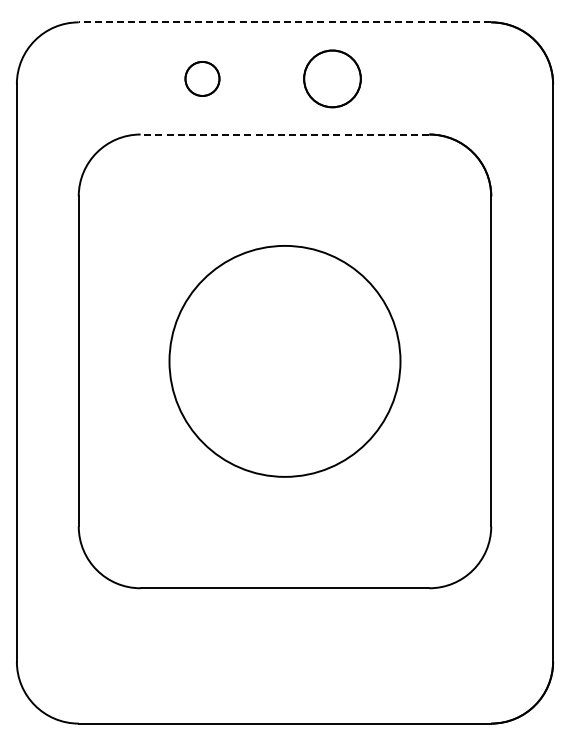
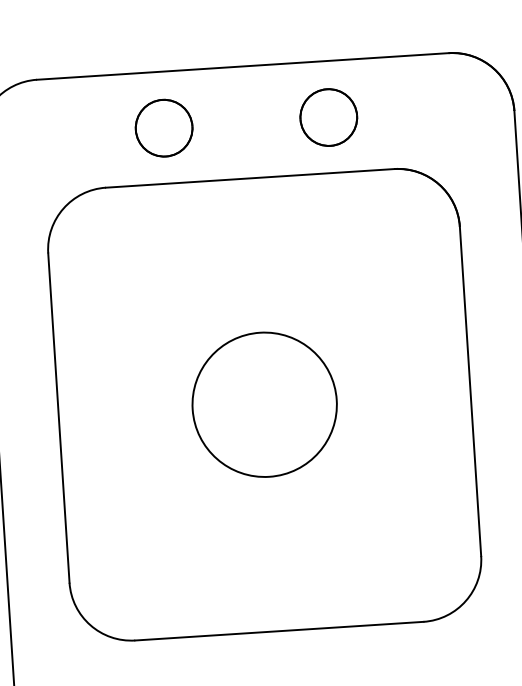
line: (284, 22) -> (242, 66), dashed -> solid
part: (202, 78) -> (164, 127), size x1.67
part: (332, 78) -> (328, 117), moved
line: (284, 134) -> (249, 178), dashed -> solid
circle: (284, 361) -> (264, 404), size x0.62

